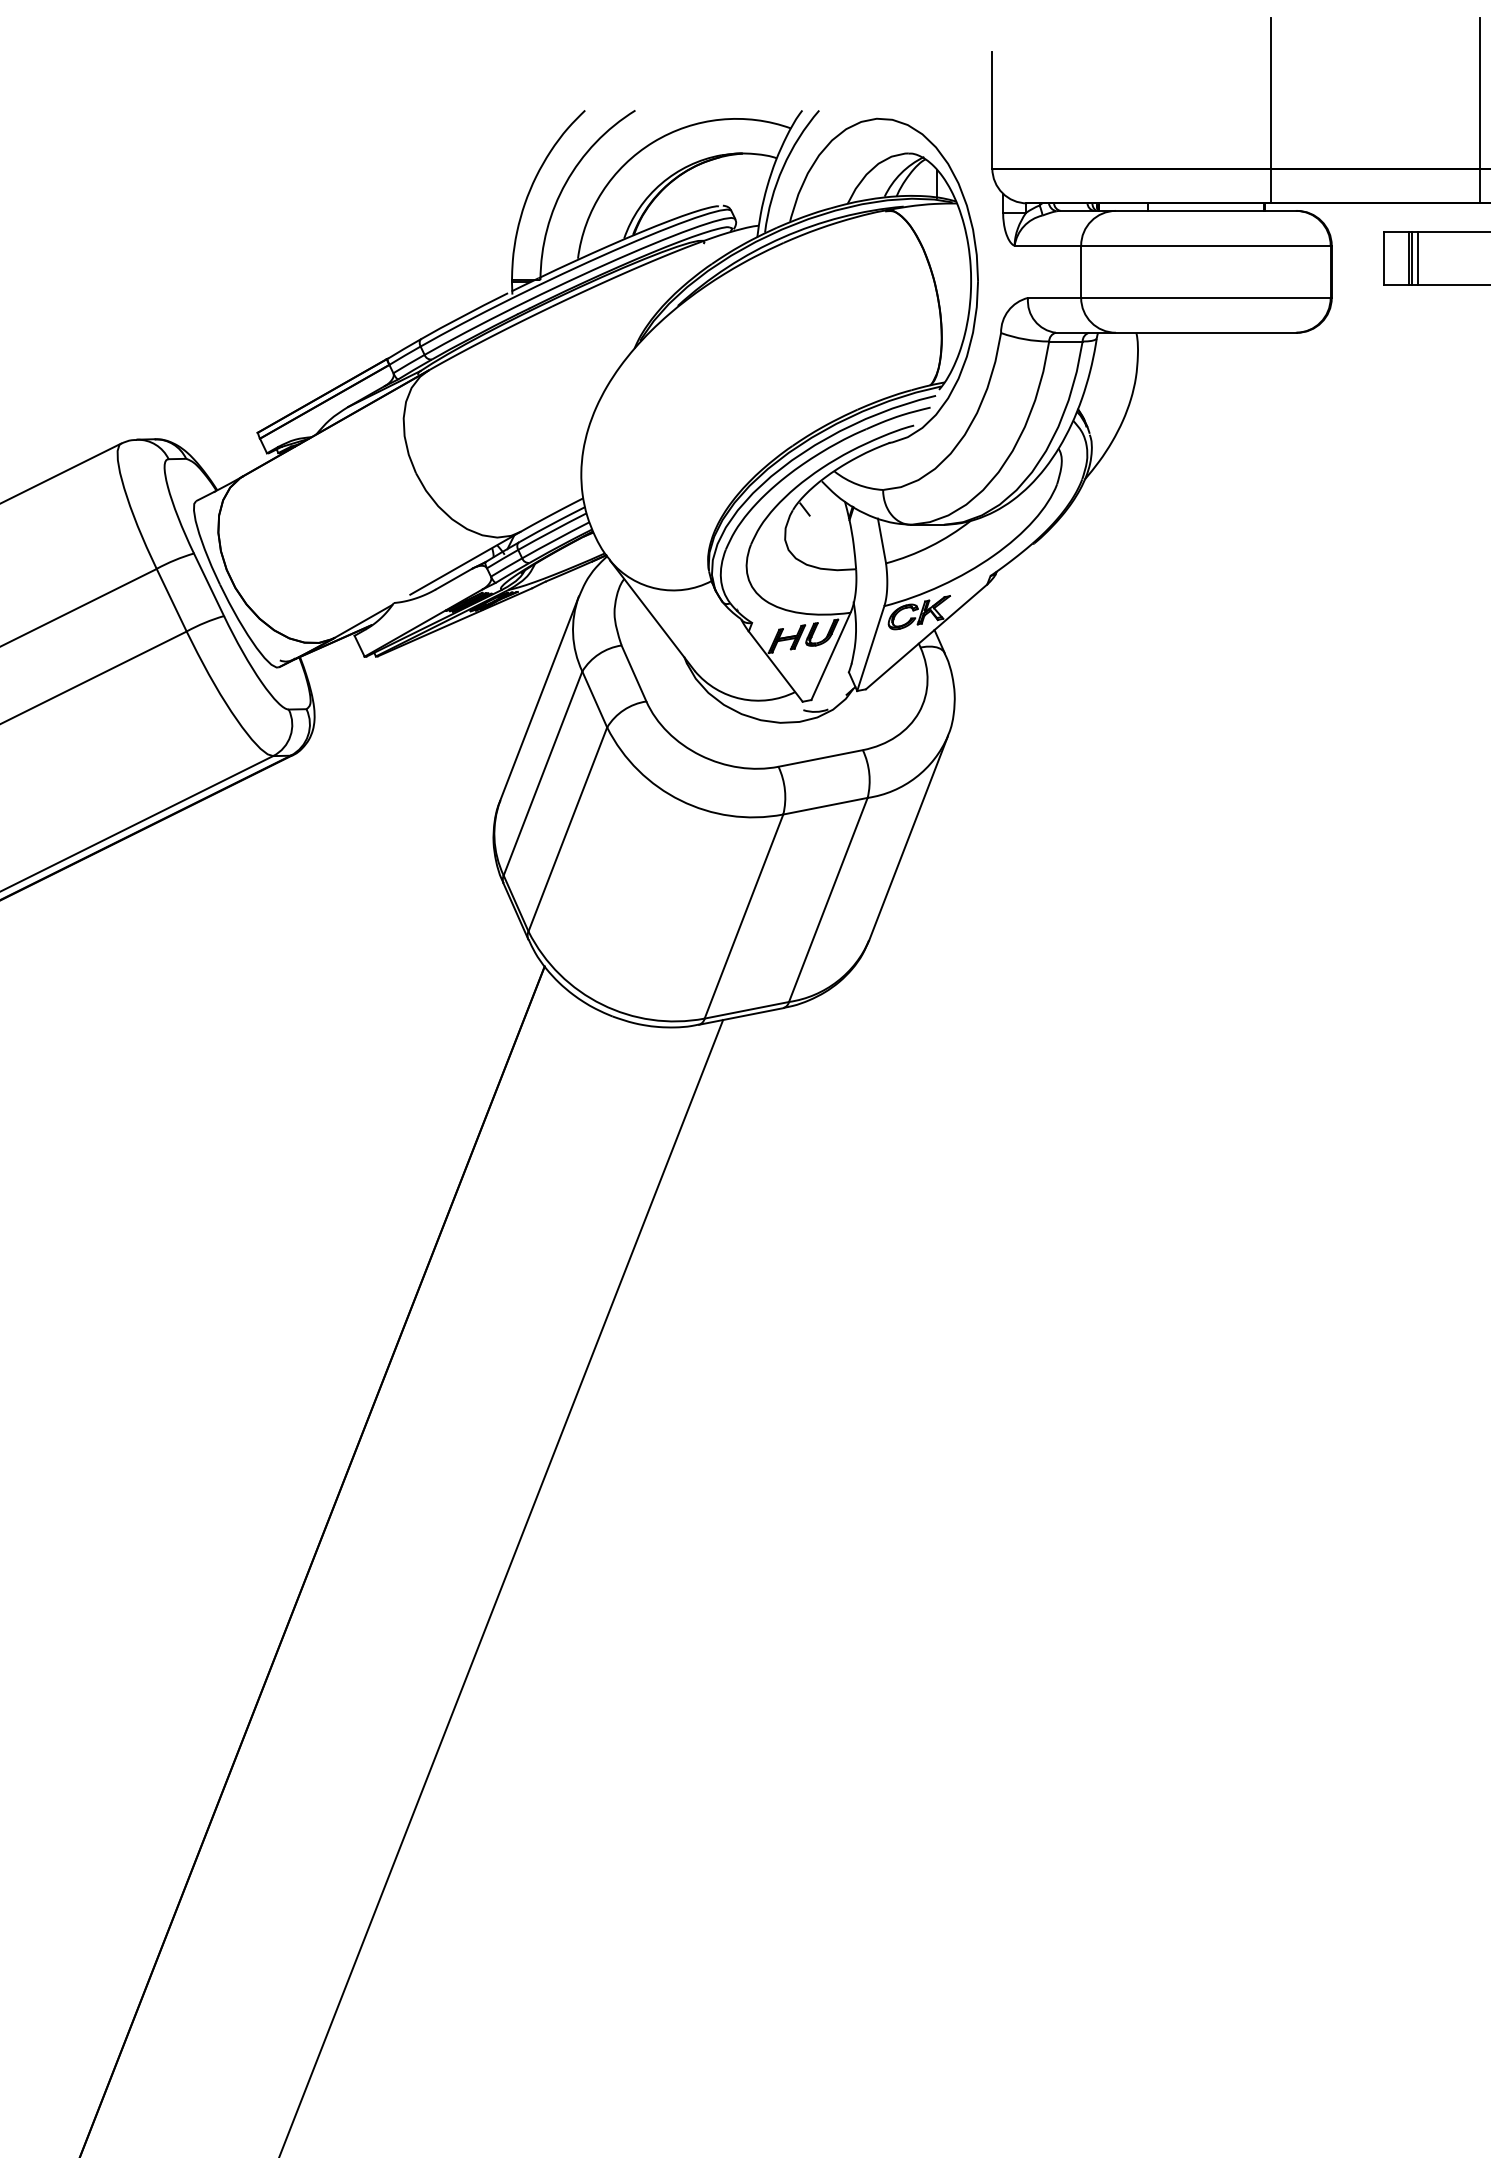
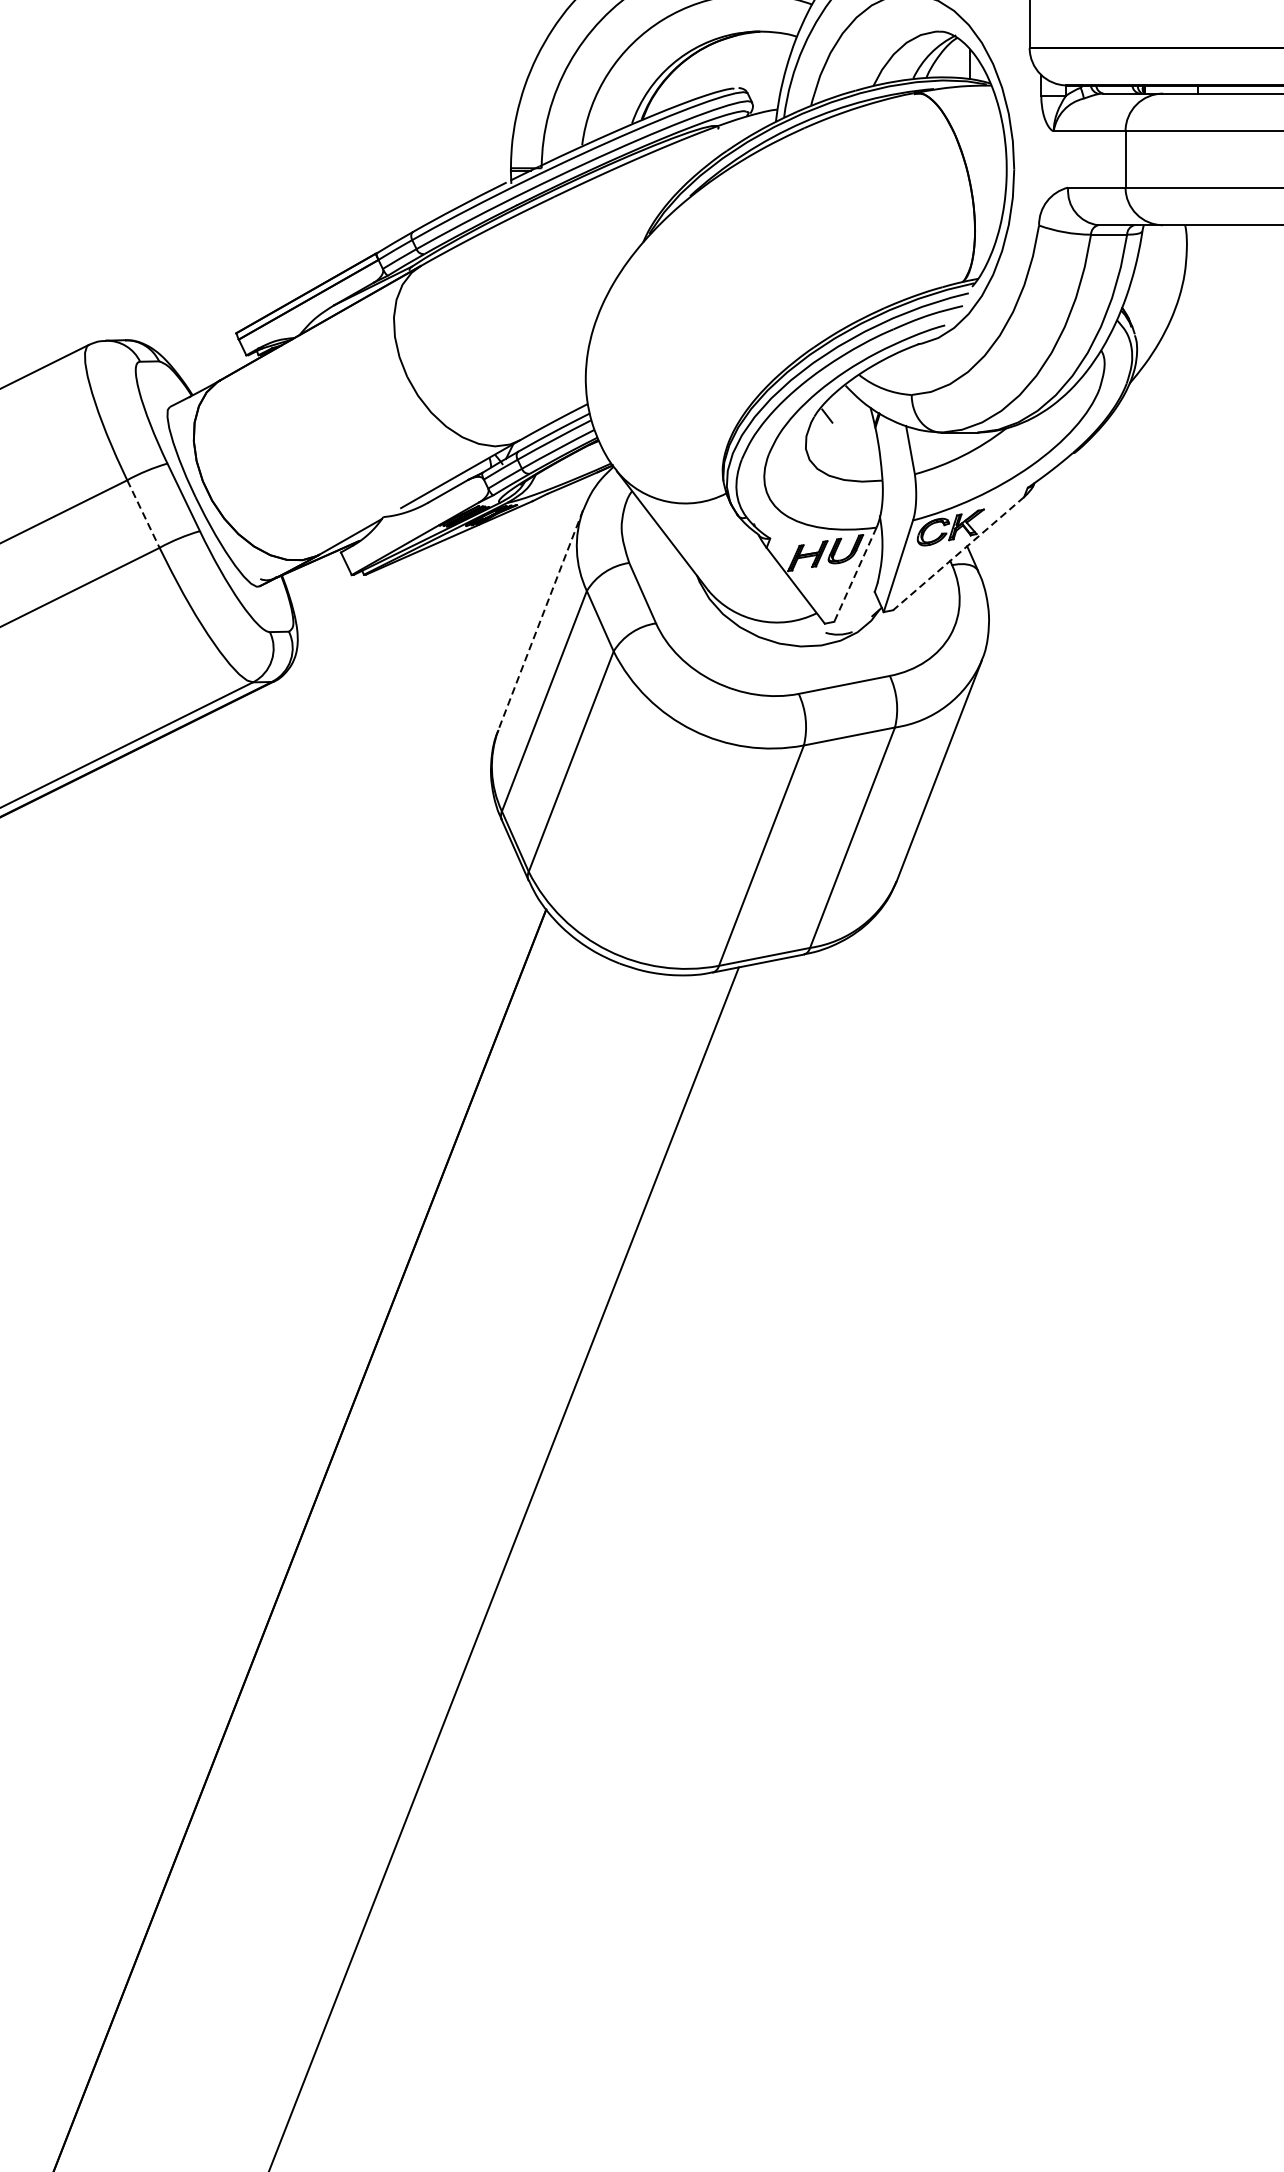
line: (171, 600) -> (143, 514), solid -> dashed
line: (926, 637) -> (958, 554), solid -> dashed
line: (830, 656) -> (854, 574), solid -> dashed
line: (539, 699) -> (540, 621), solid -> dashed

